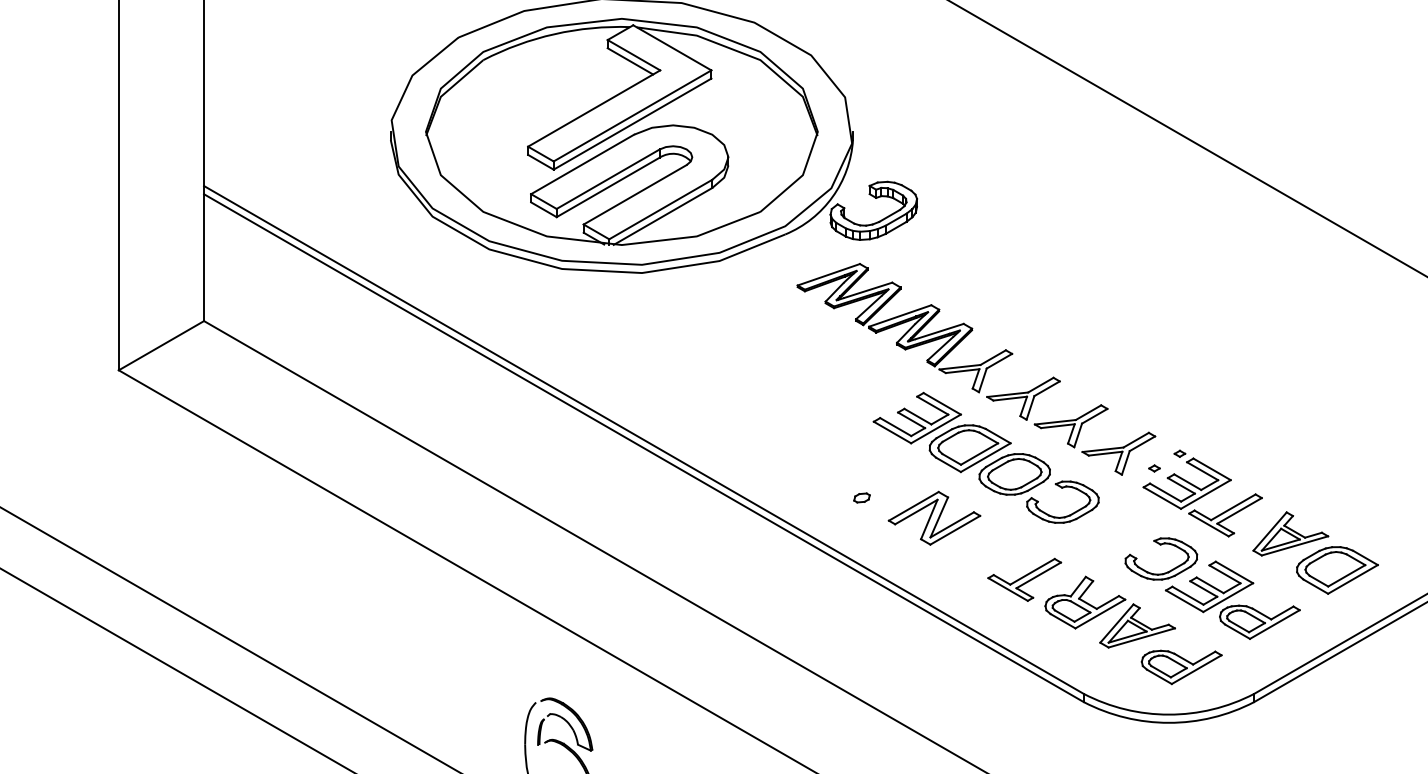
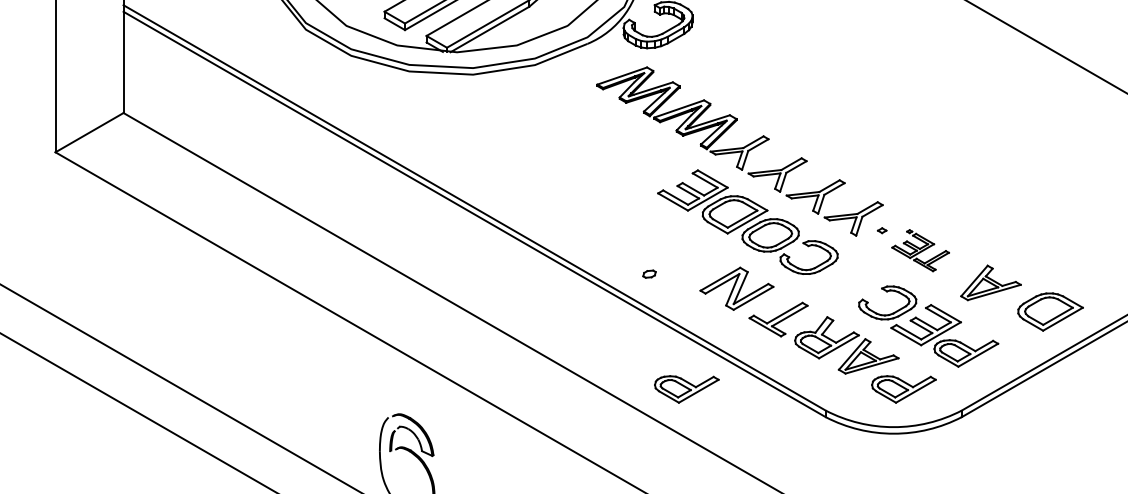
part: (1202, 493) -> (920, 250), size x0.6
part: (861, 497) -> (649, 273), moved
part: (934, 517) -> (736, 288), moved
part: (1337, 570) -> (1050, 312), moved
part: (909, 667) -> (686, 389), added

